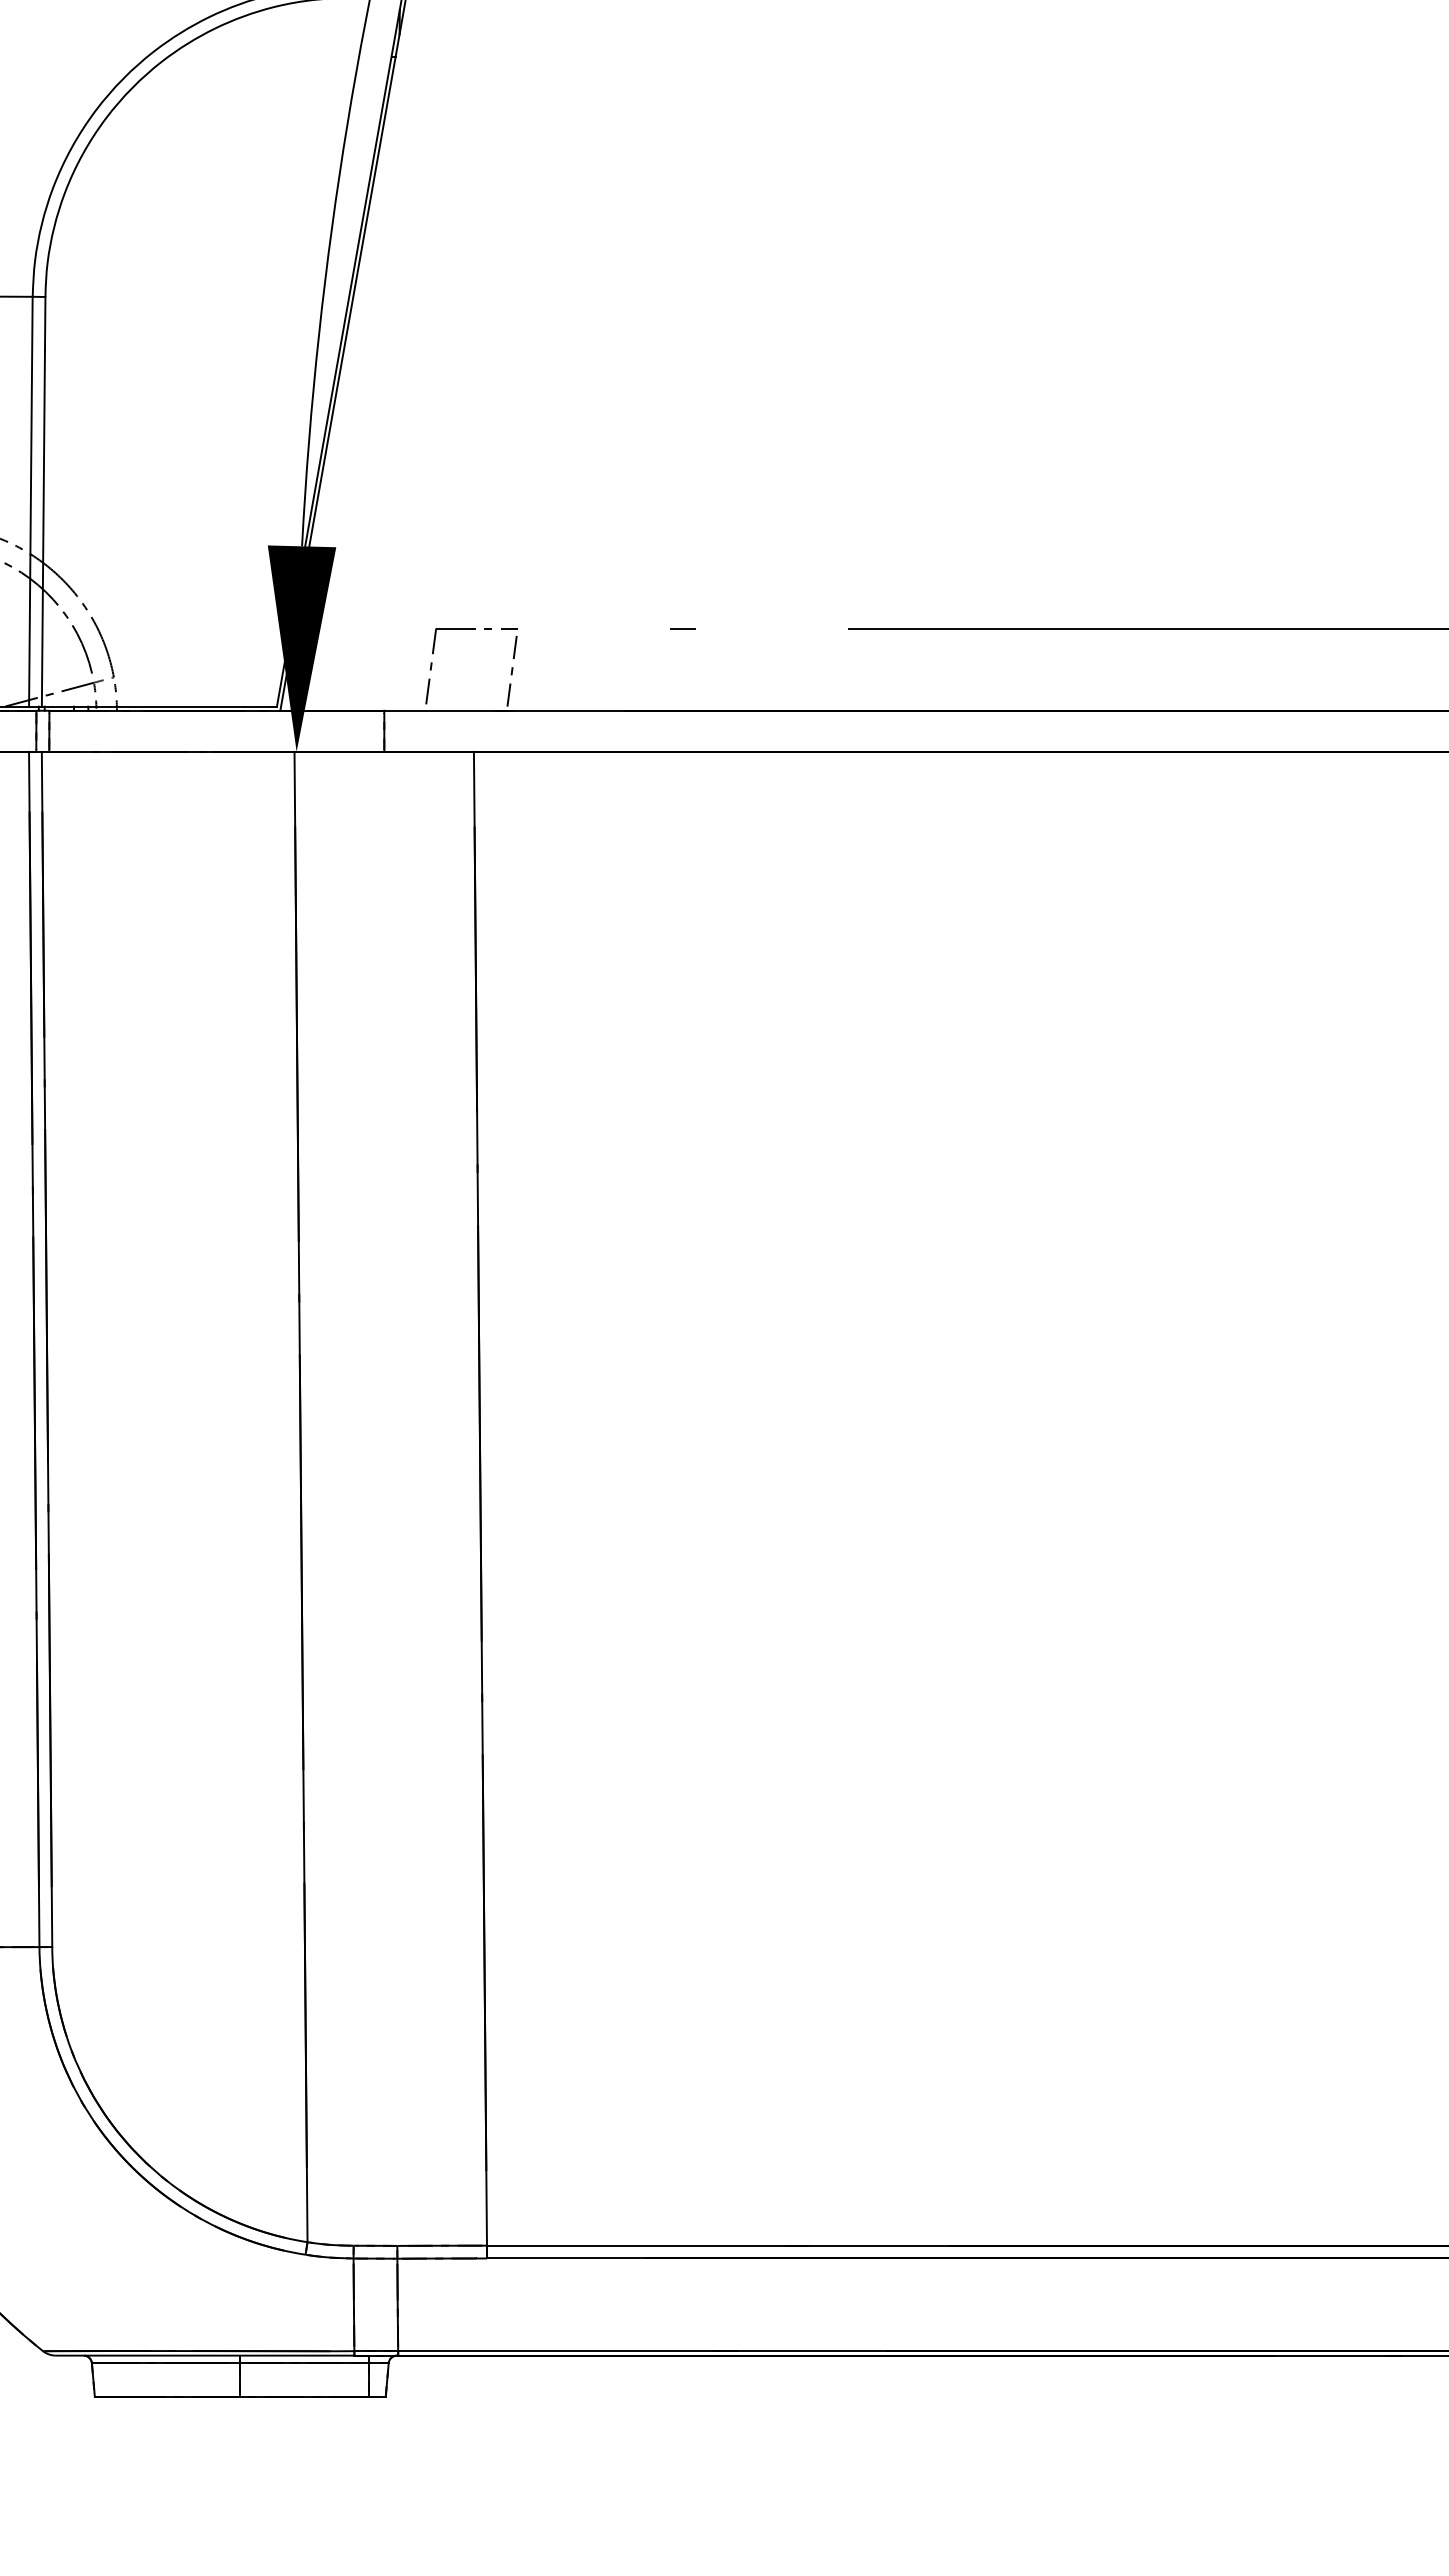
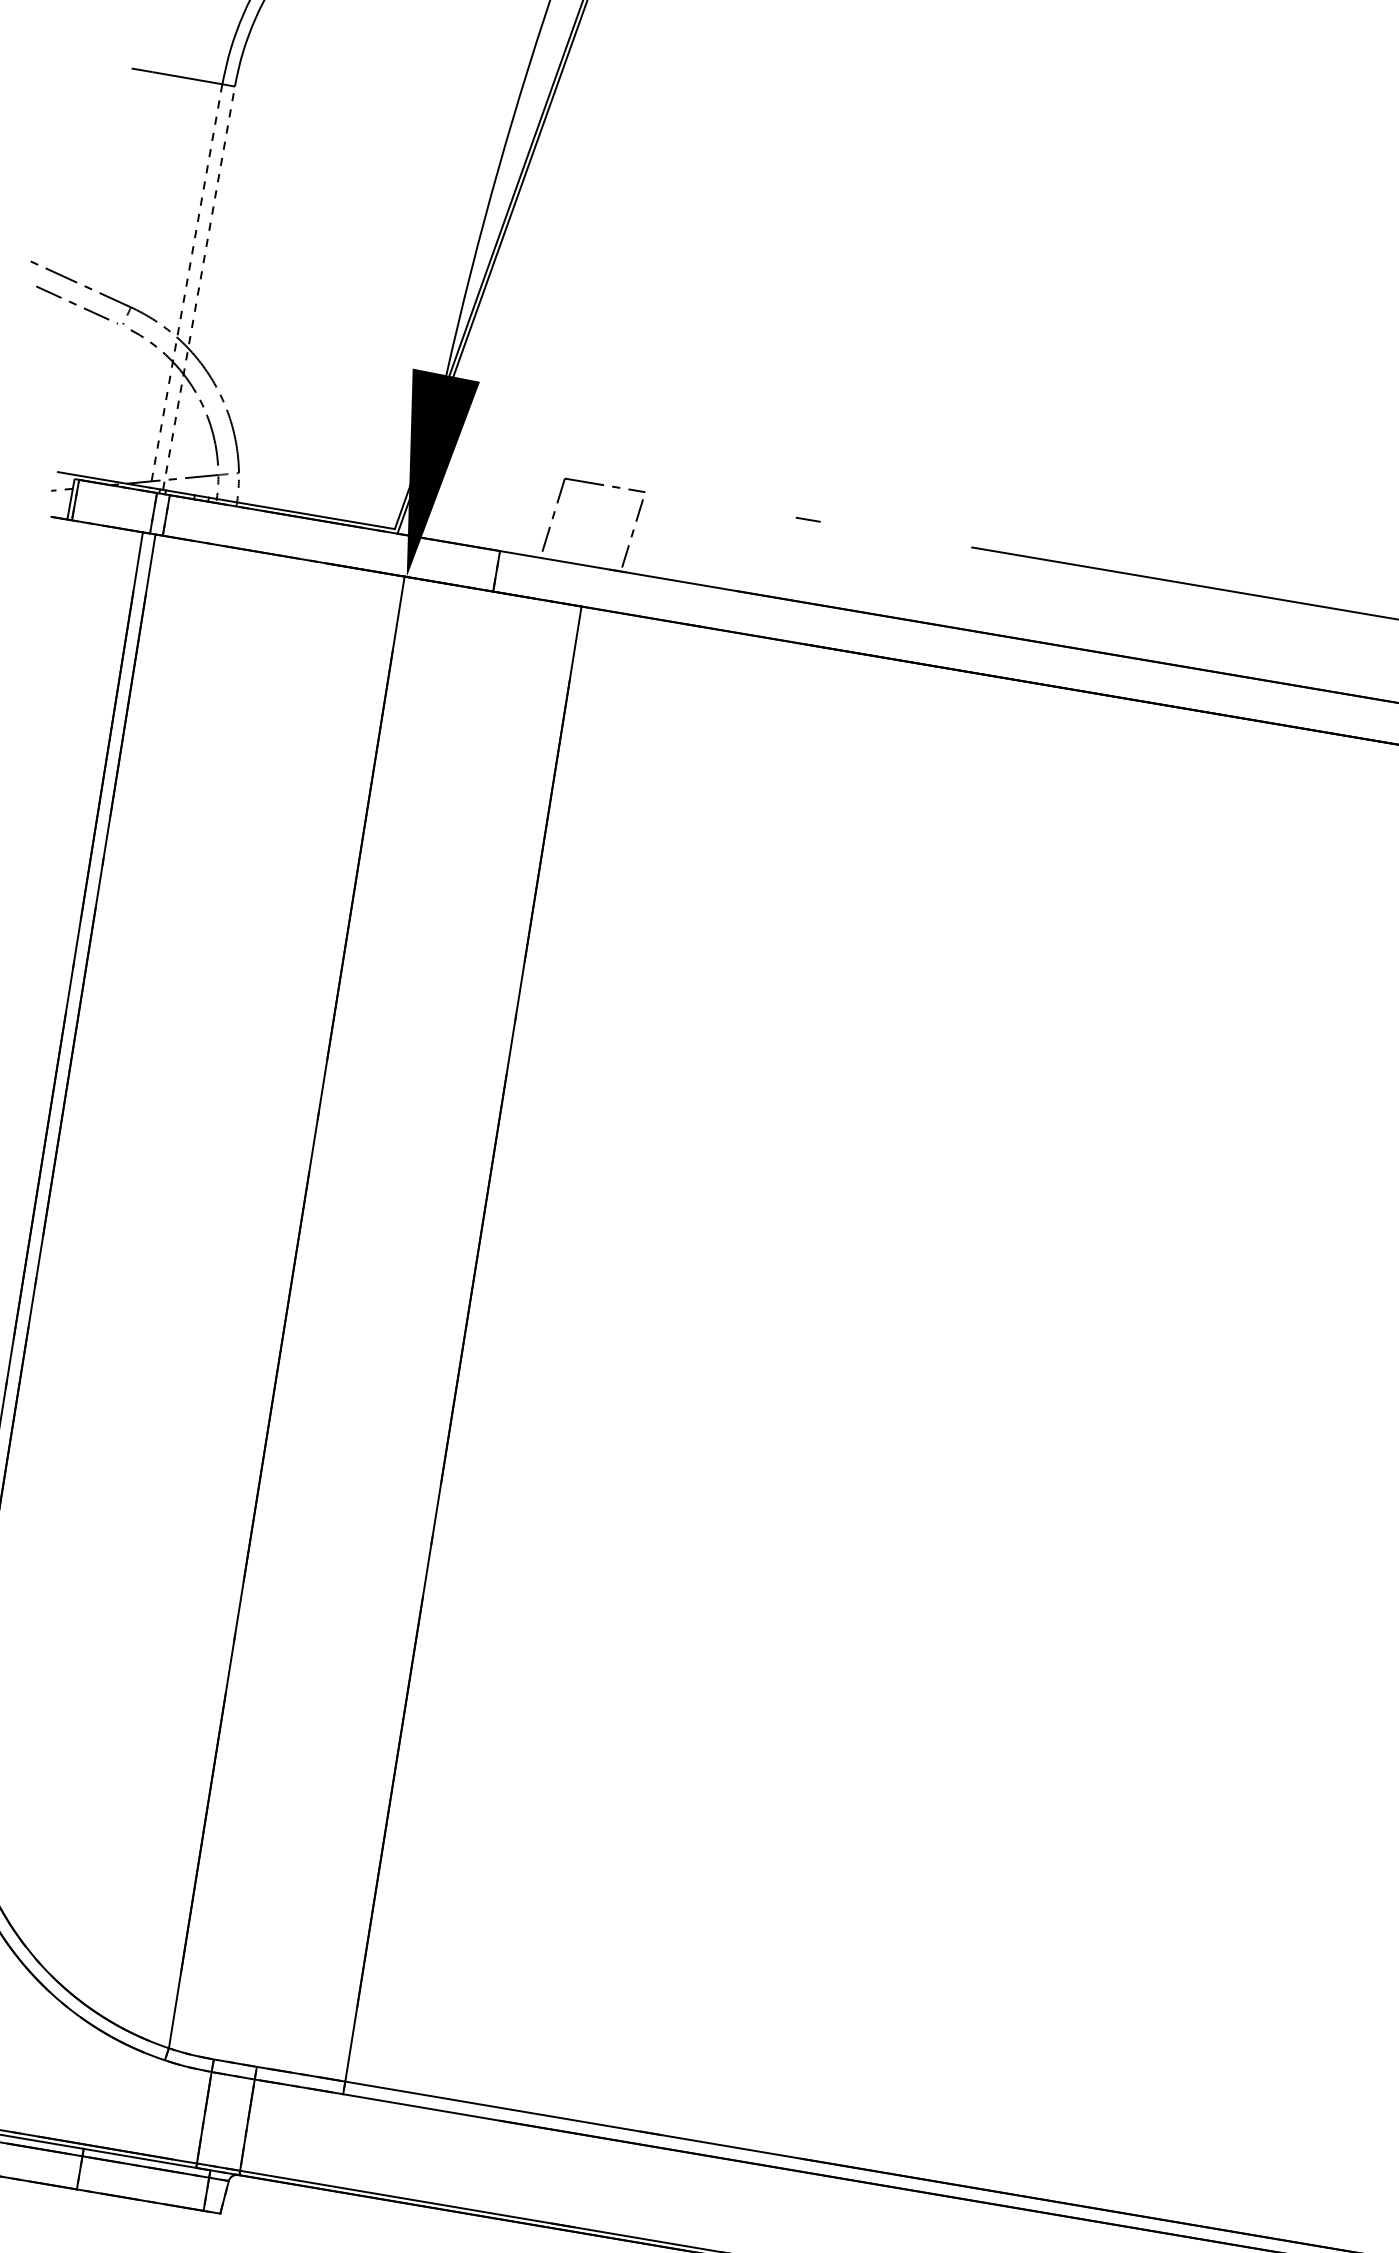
line: (30, 501) -> (186, 285), solid -> dashed
line: (43, 501) -> (198, 287), solid -> dashed

